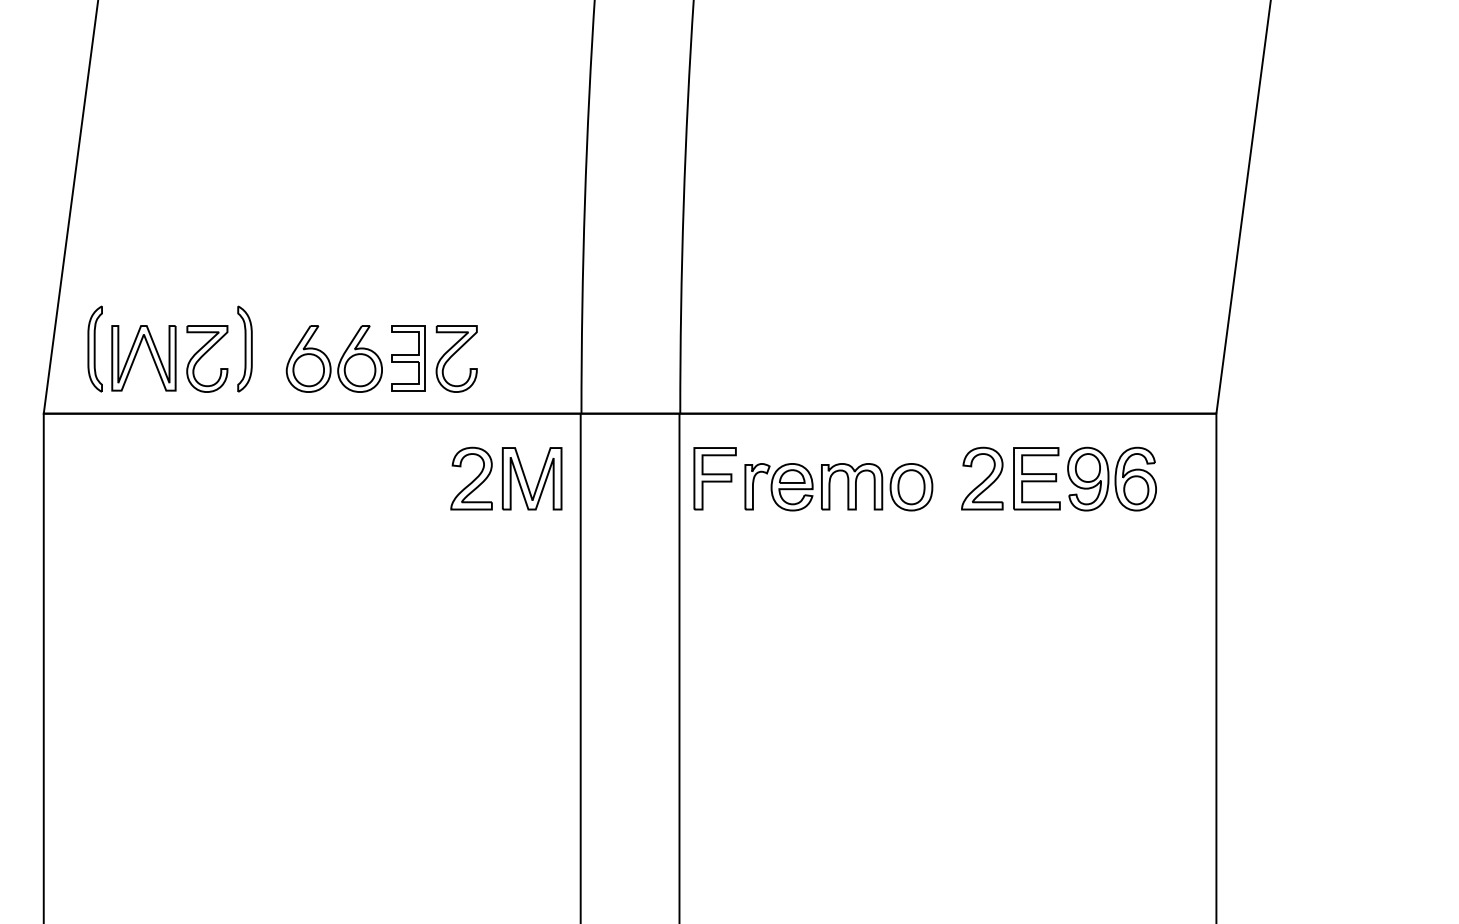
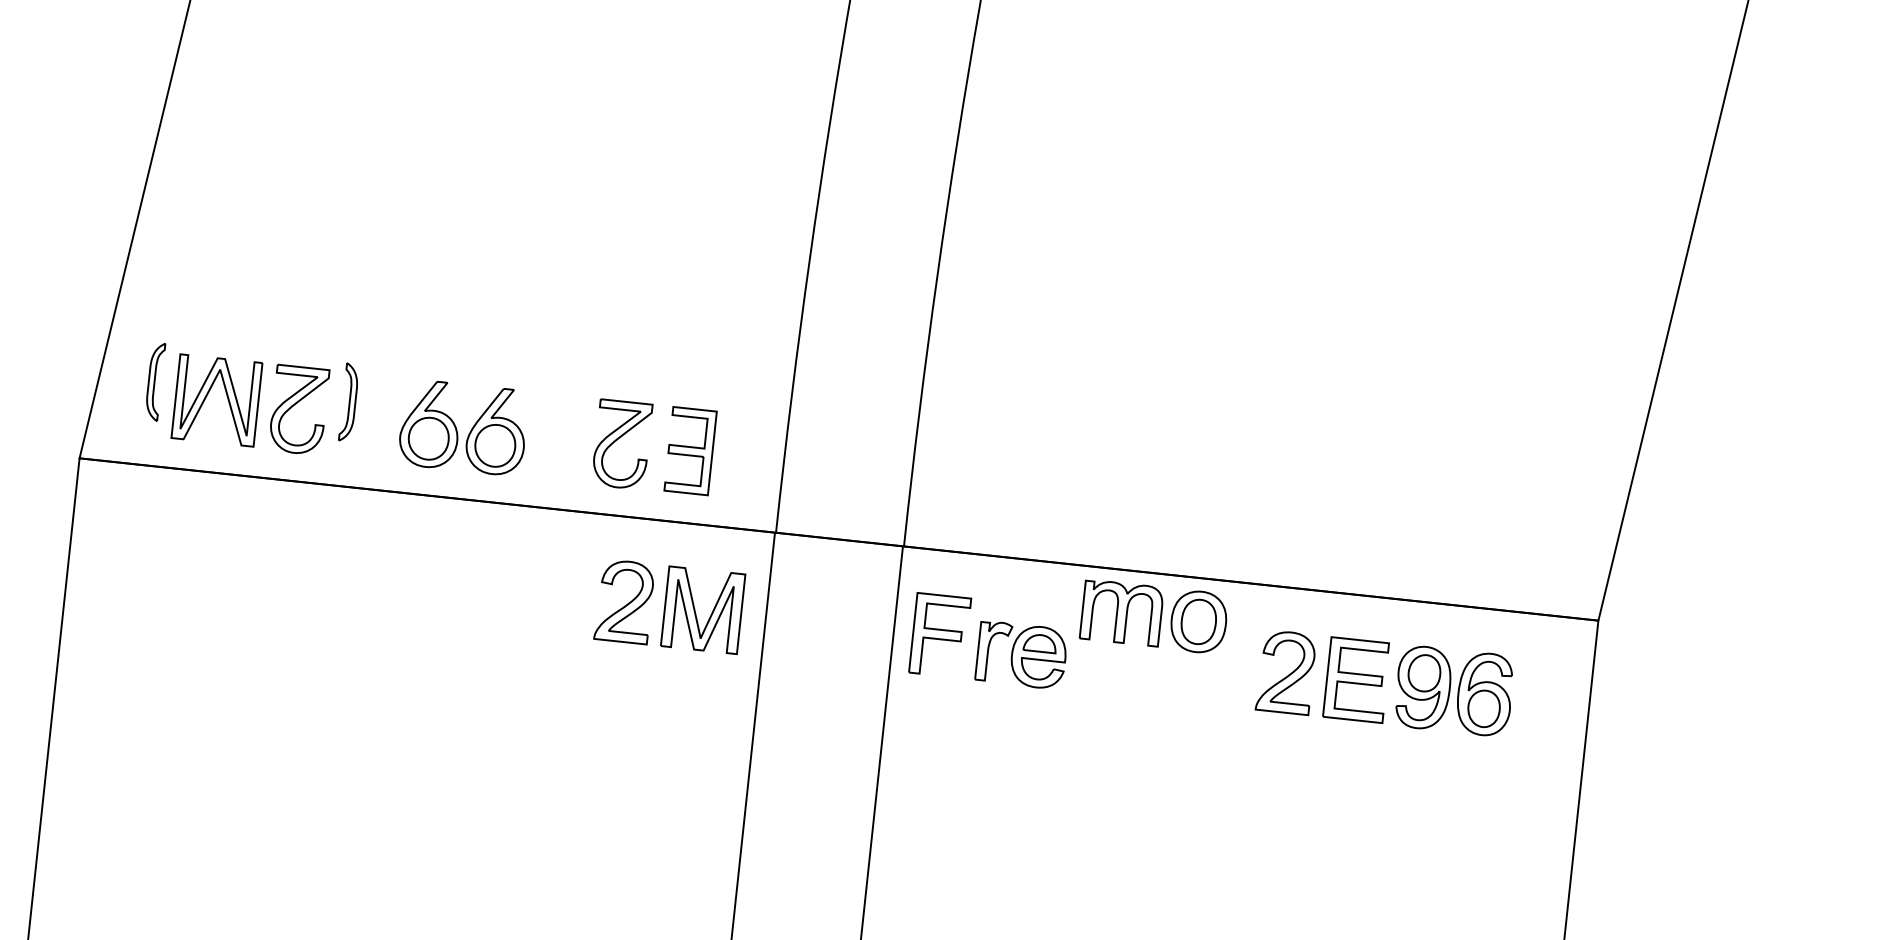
part: (94, 348) -> (154, 380), size x0.7
part: (244, 348) -> (348, 401), size x0.7
part: (408, 358) -> (690, 451), moved
part: (877, 487) -> (1154, 617), moved

